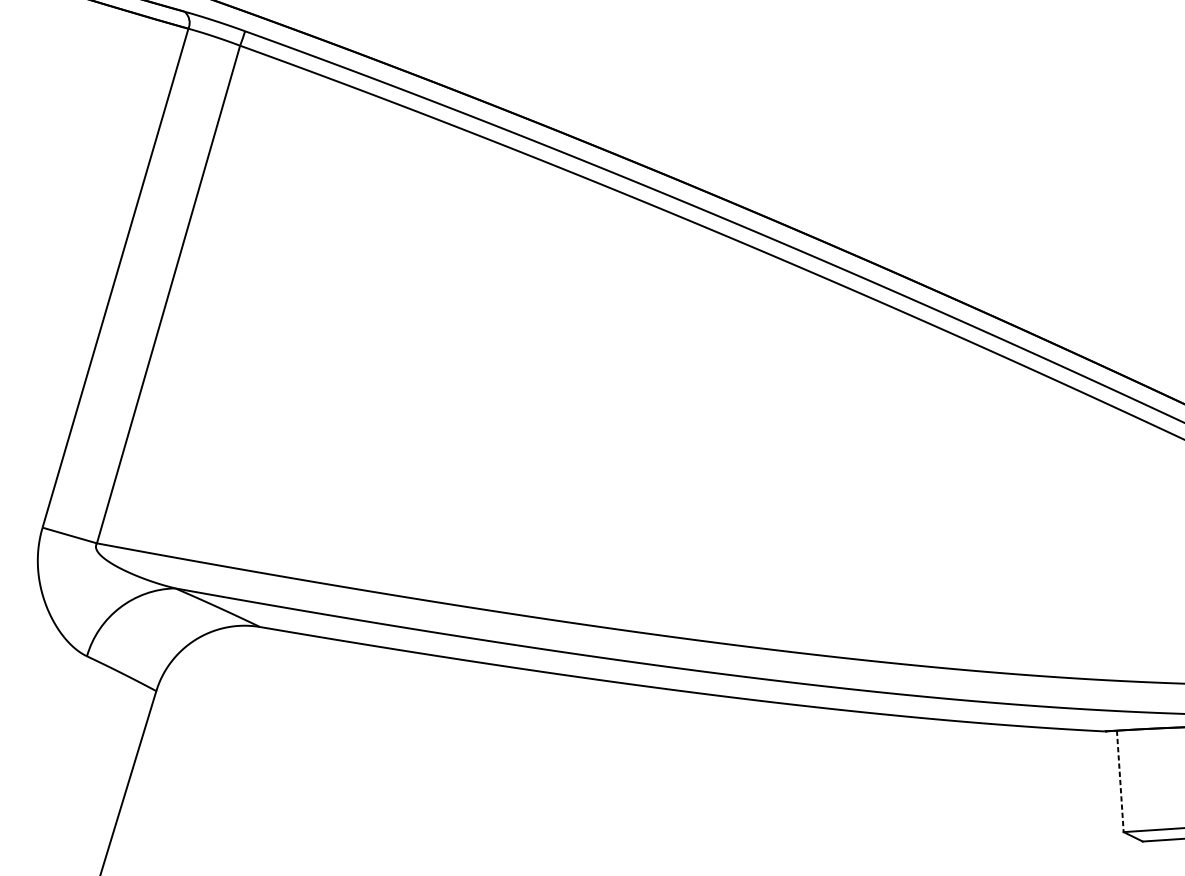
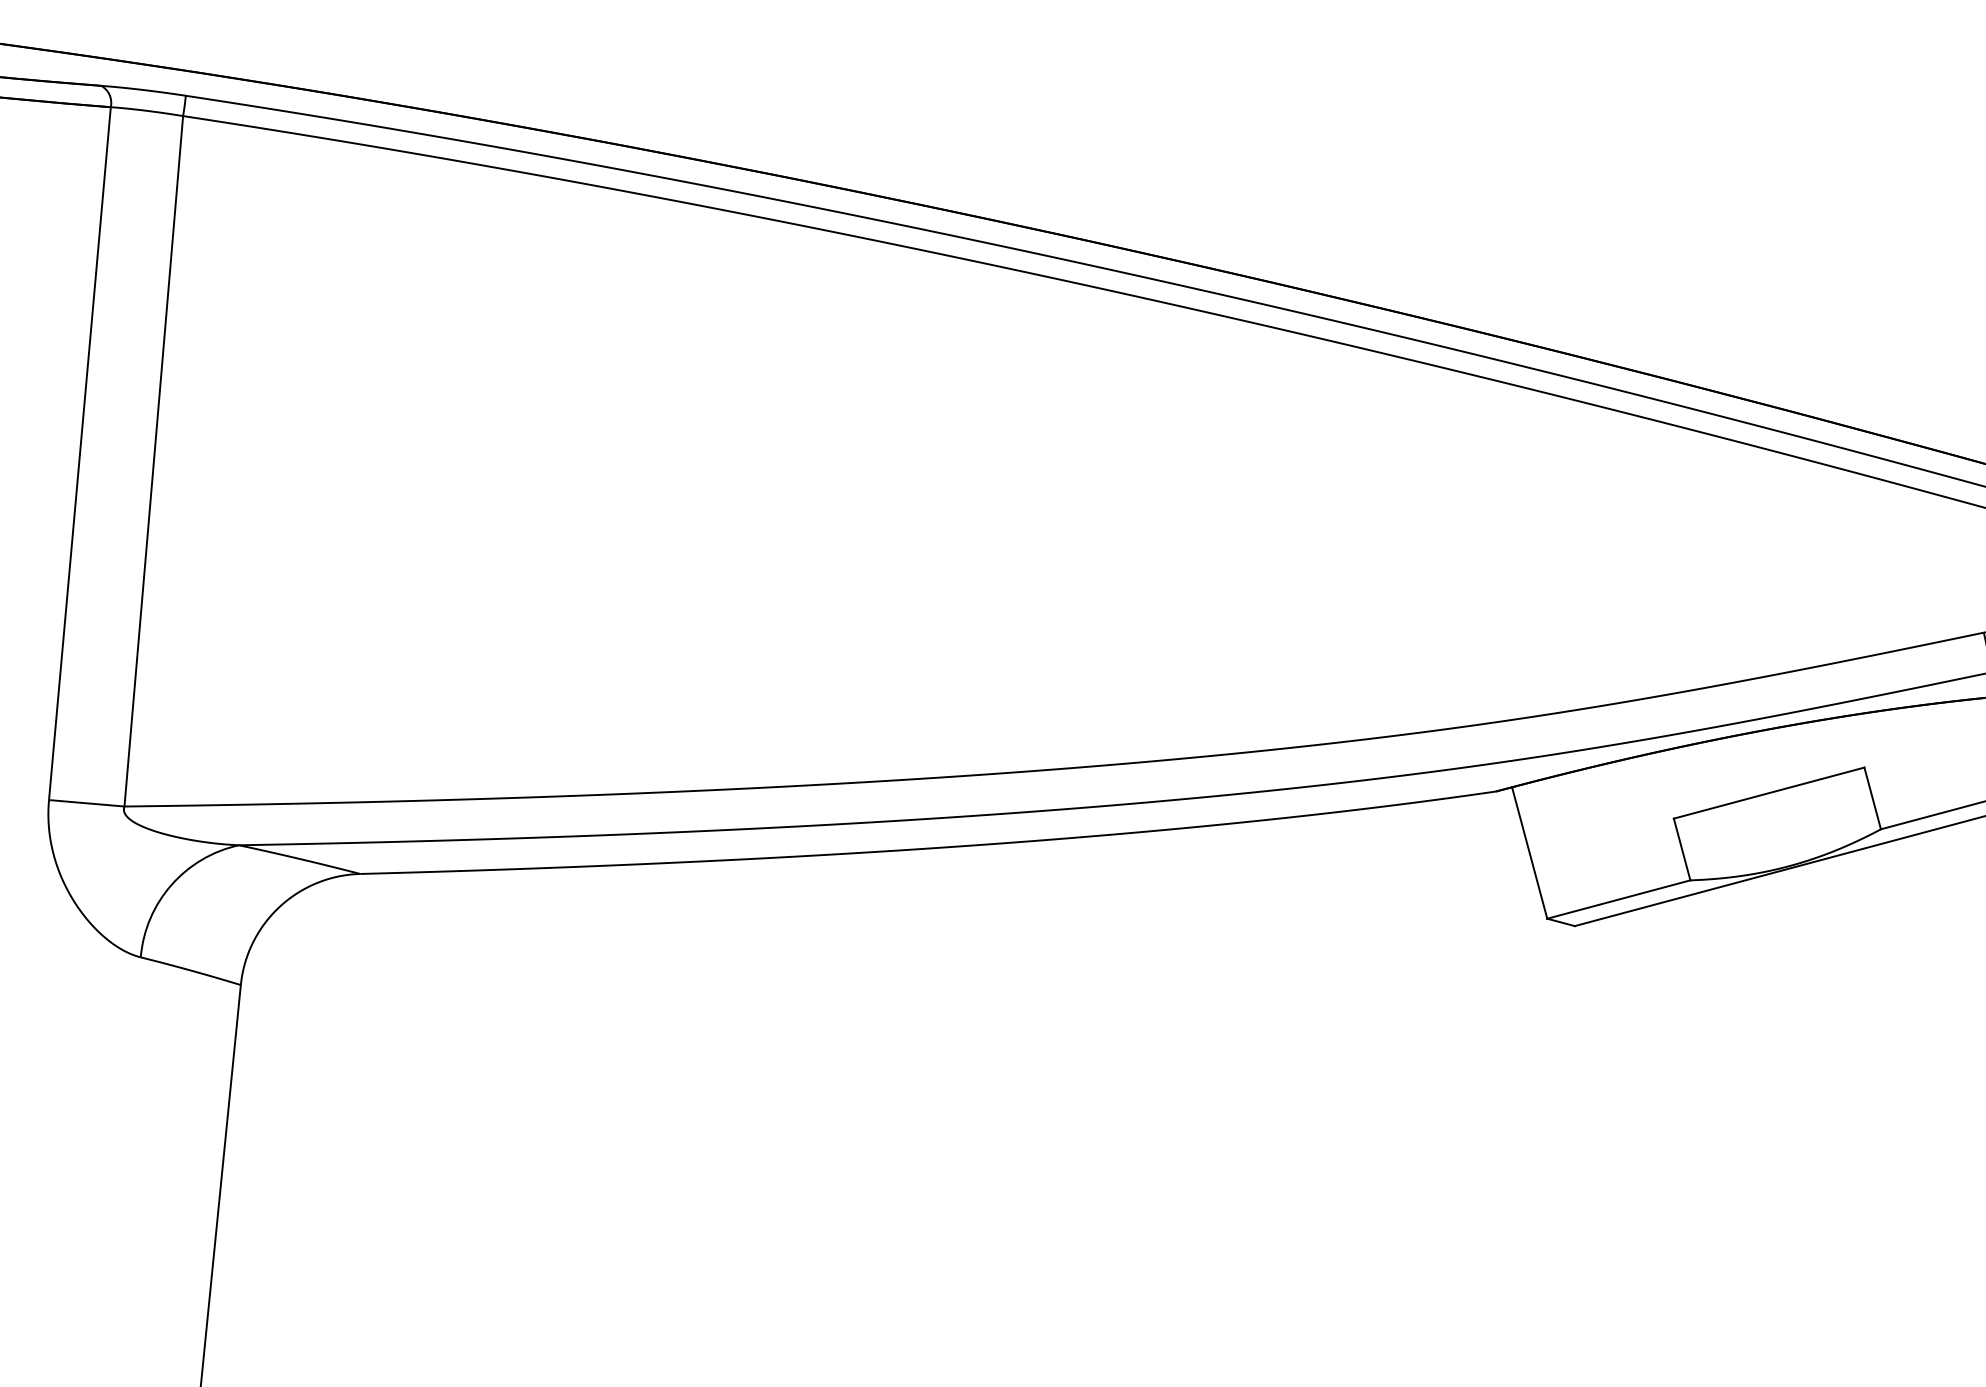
line: (1120, 781) -> (1529, 853), dashed -> solid

